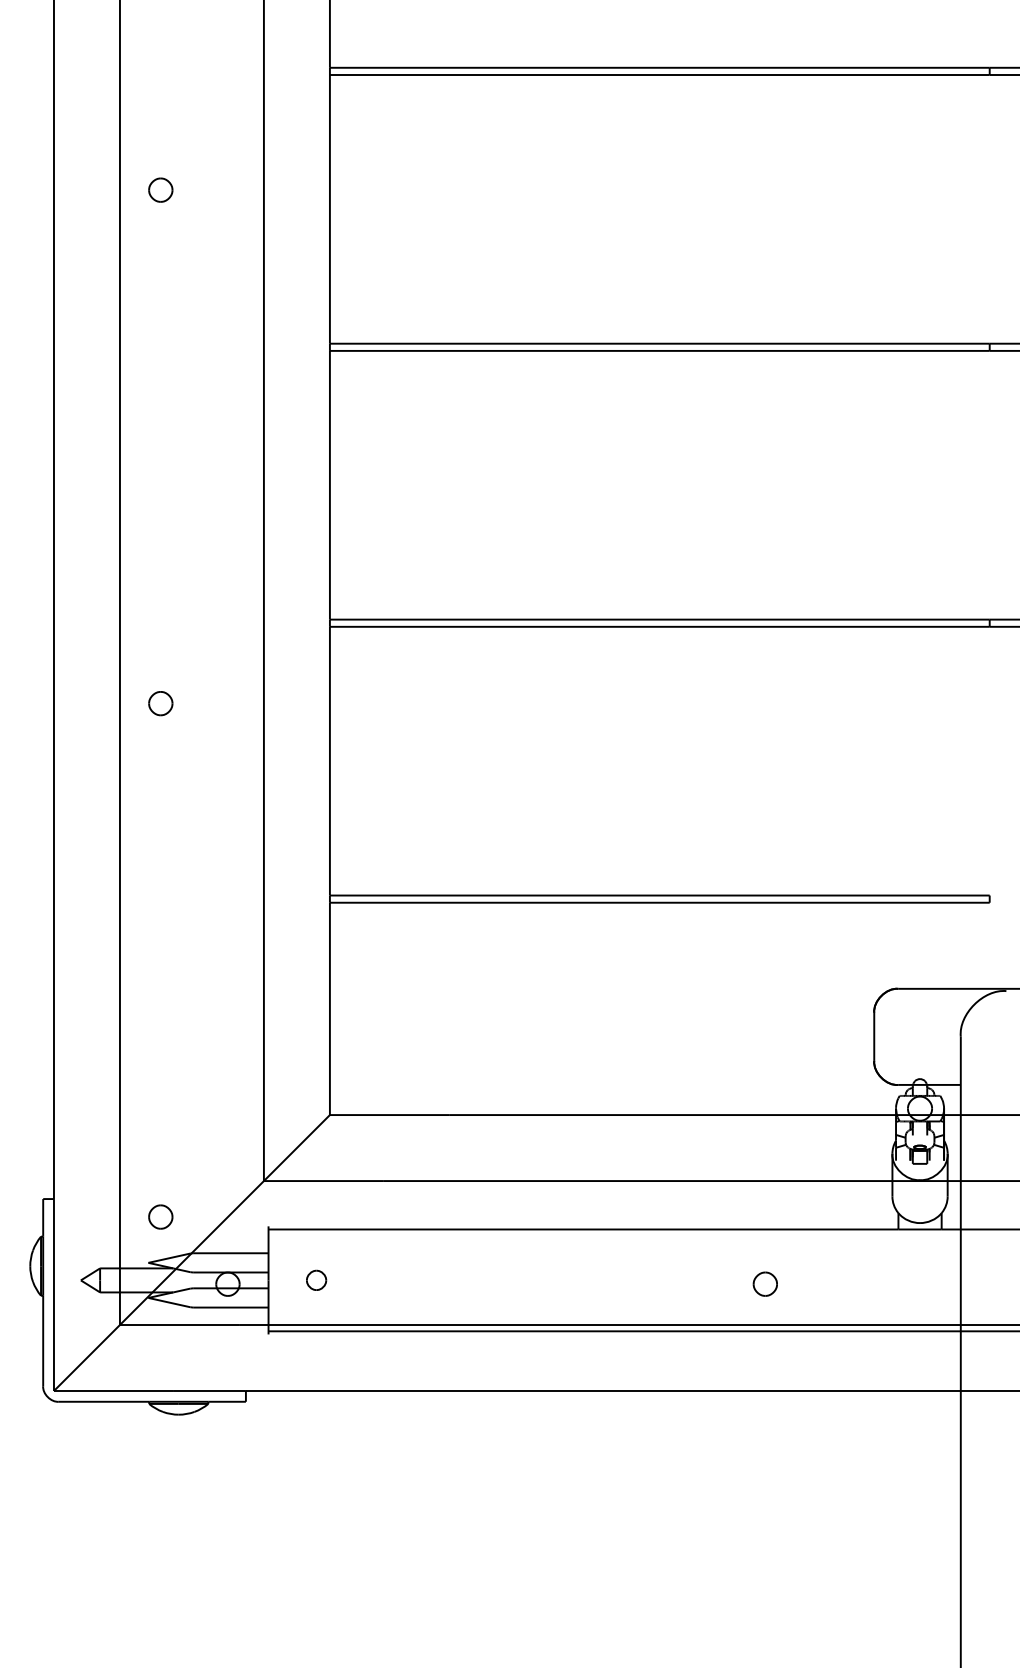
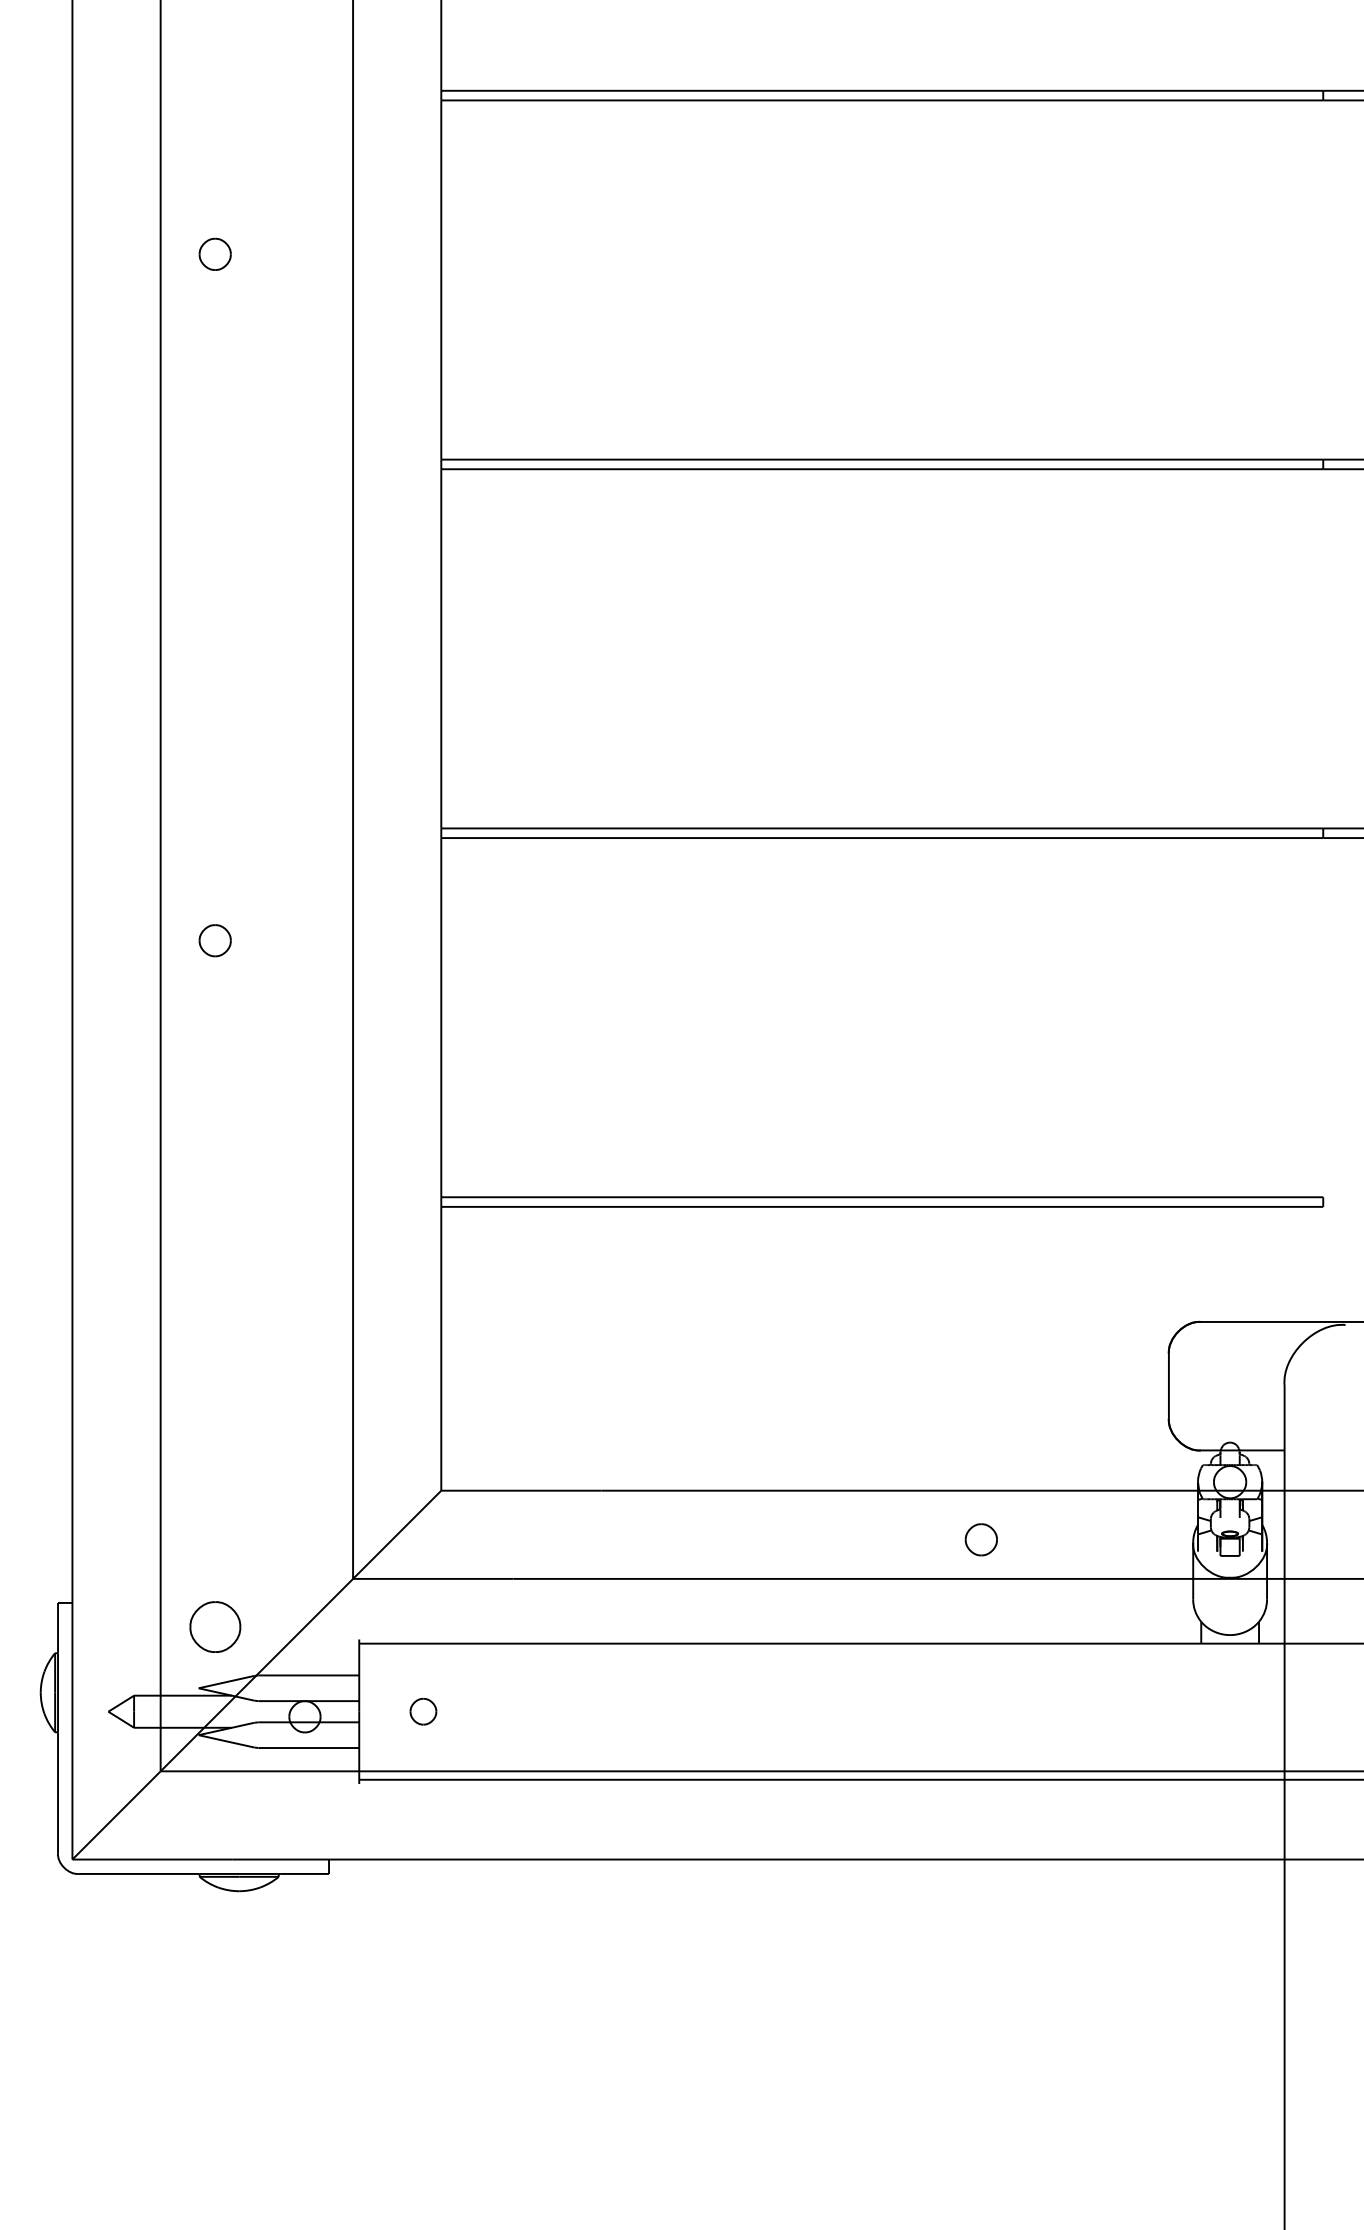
part: (160, 1216) -> (214, 1626), size x1.6
part: (764, 1283) -> (980, 1539), moved

